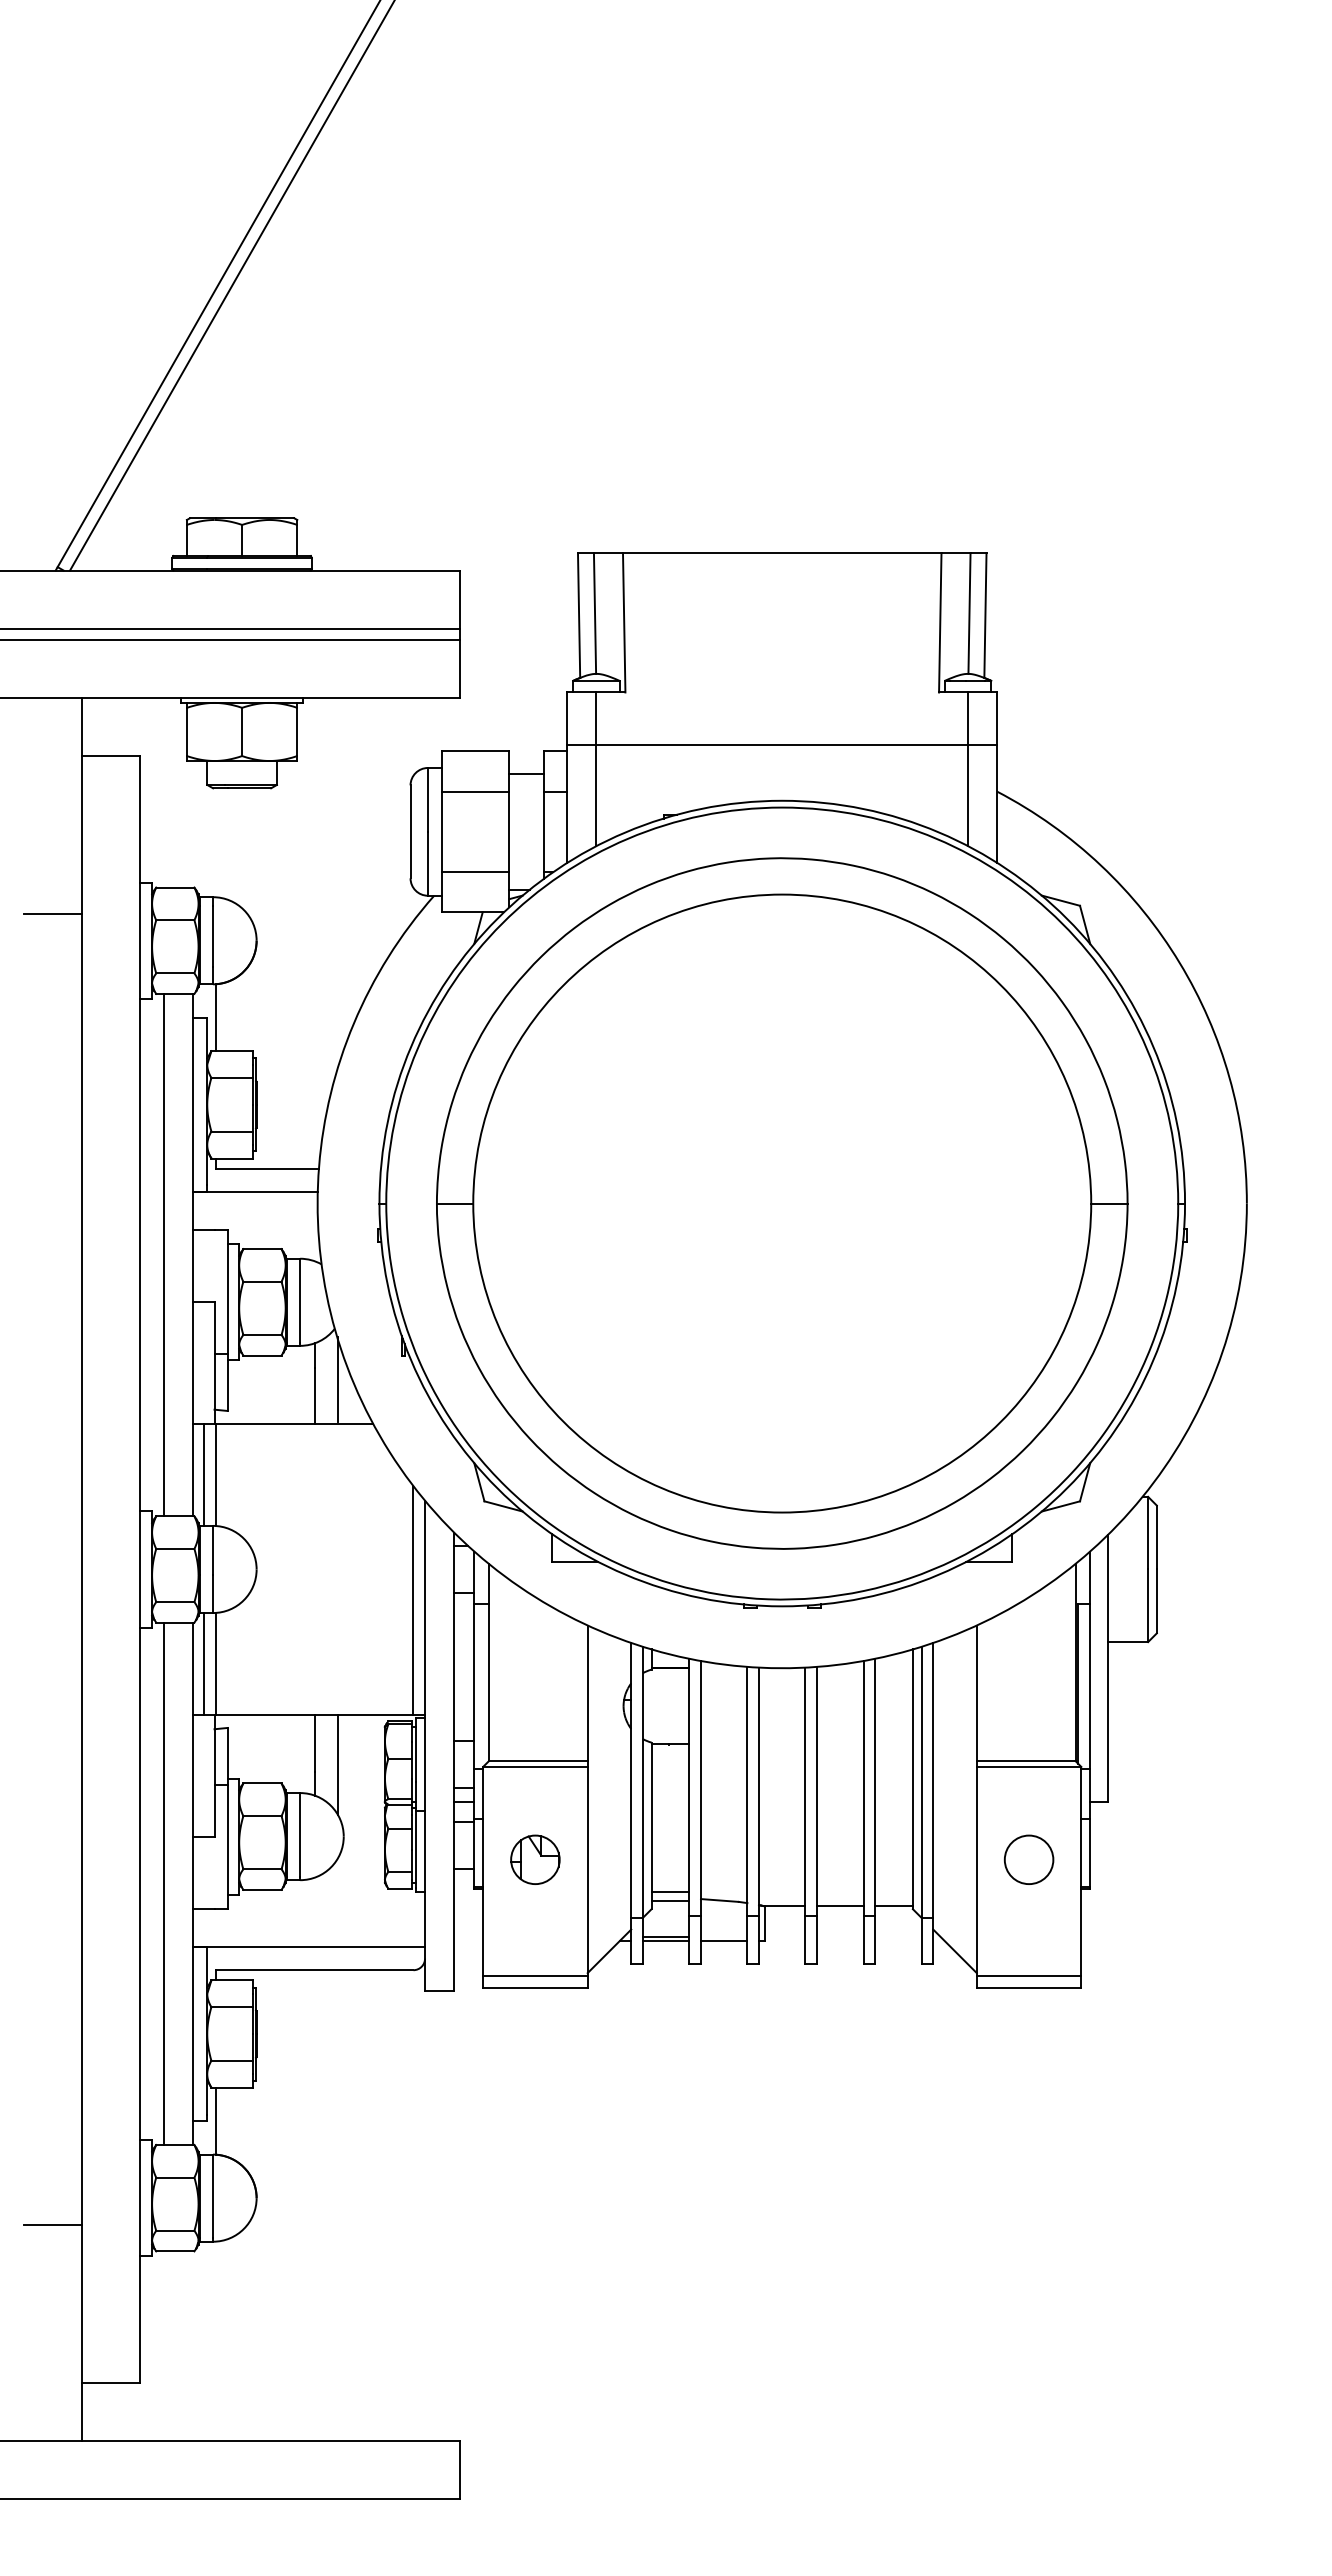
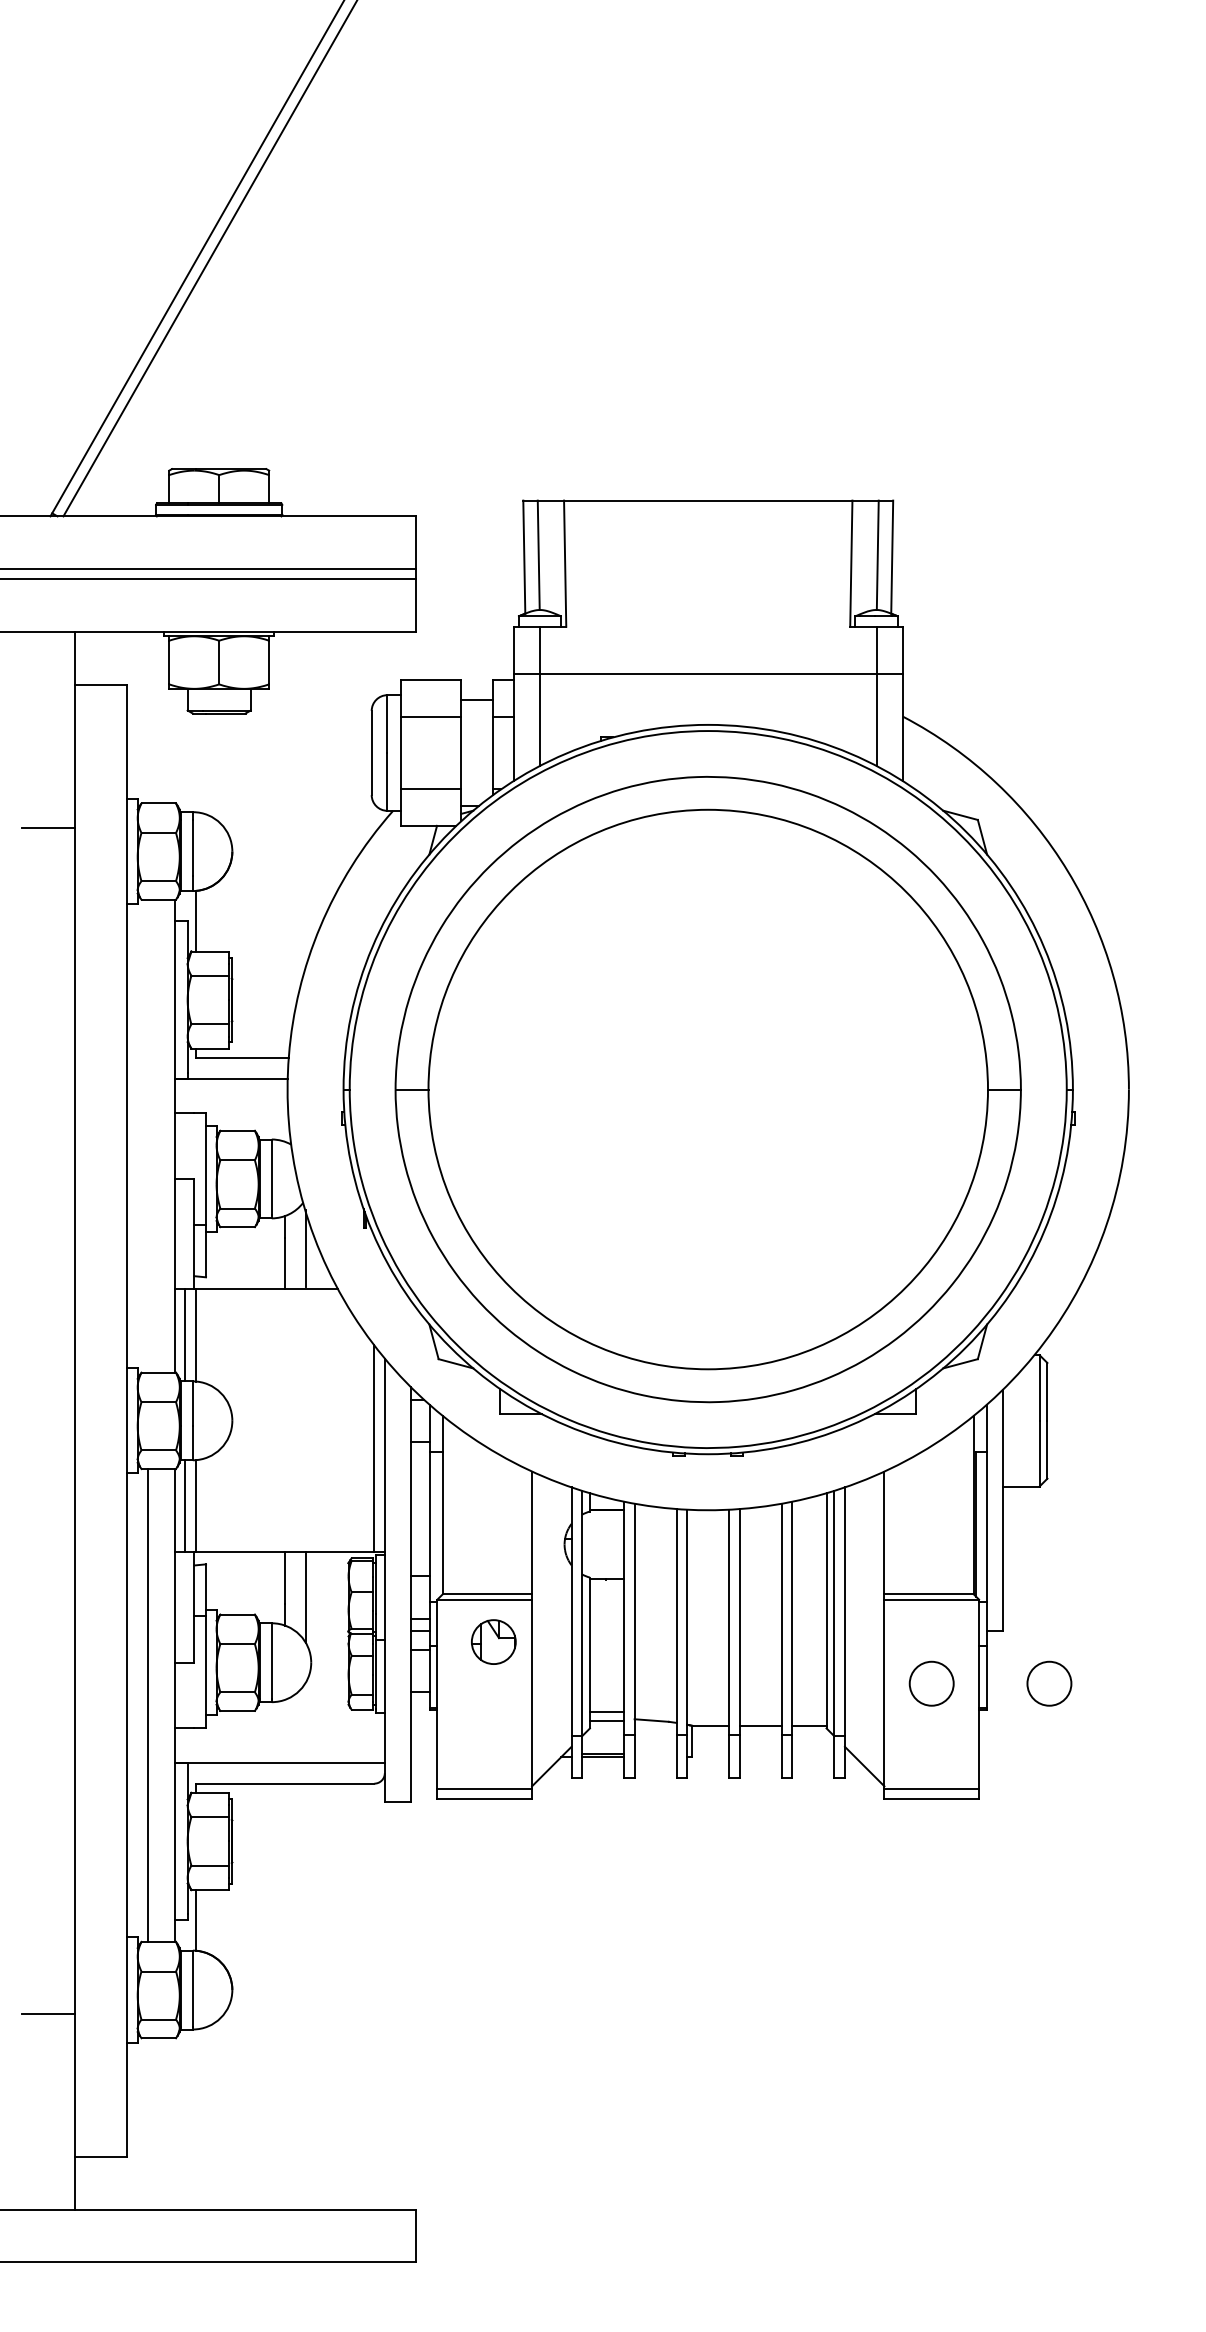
line: (163, 1254) -> (148, 1135), removed
part: (535, 1859) -> (493, 1641), moved
circle: (1158, 1859) -> (1048, 1683), added
line: (723, 1941) -> (655, 1757), removed

